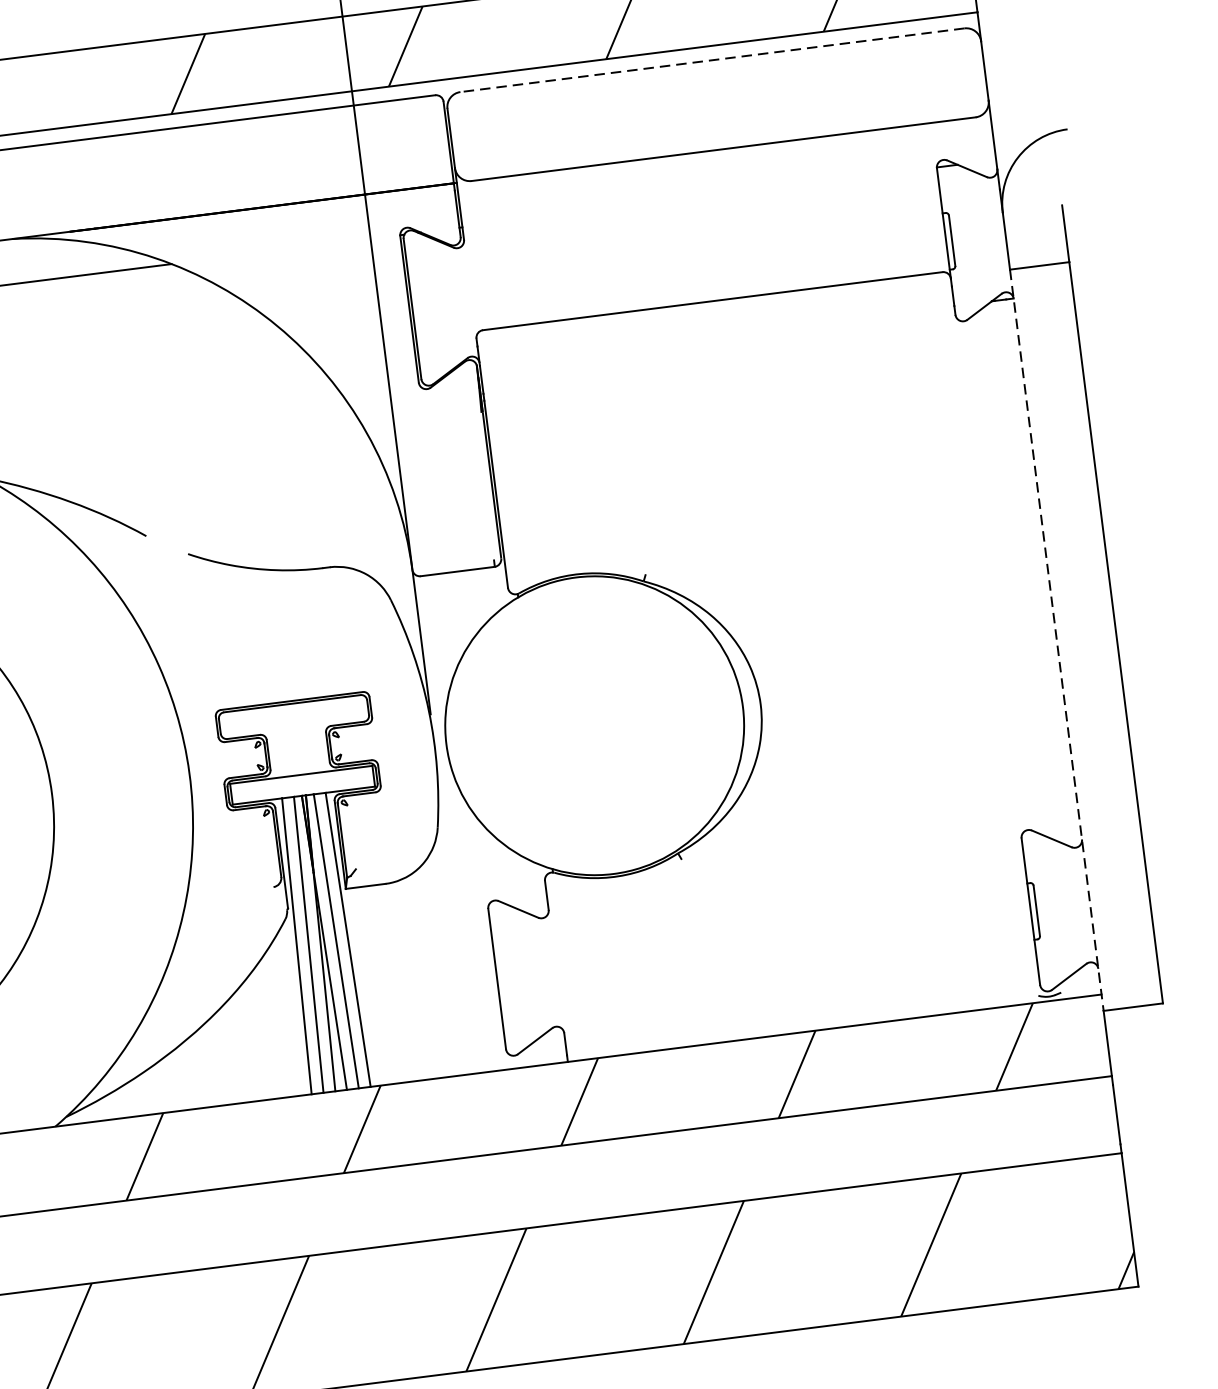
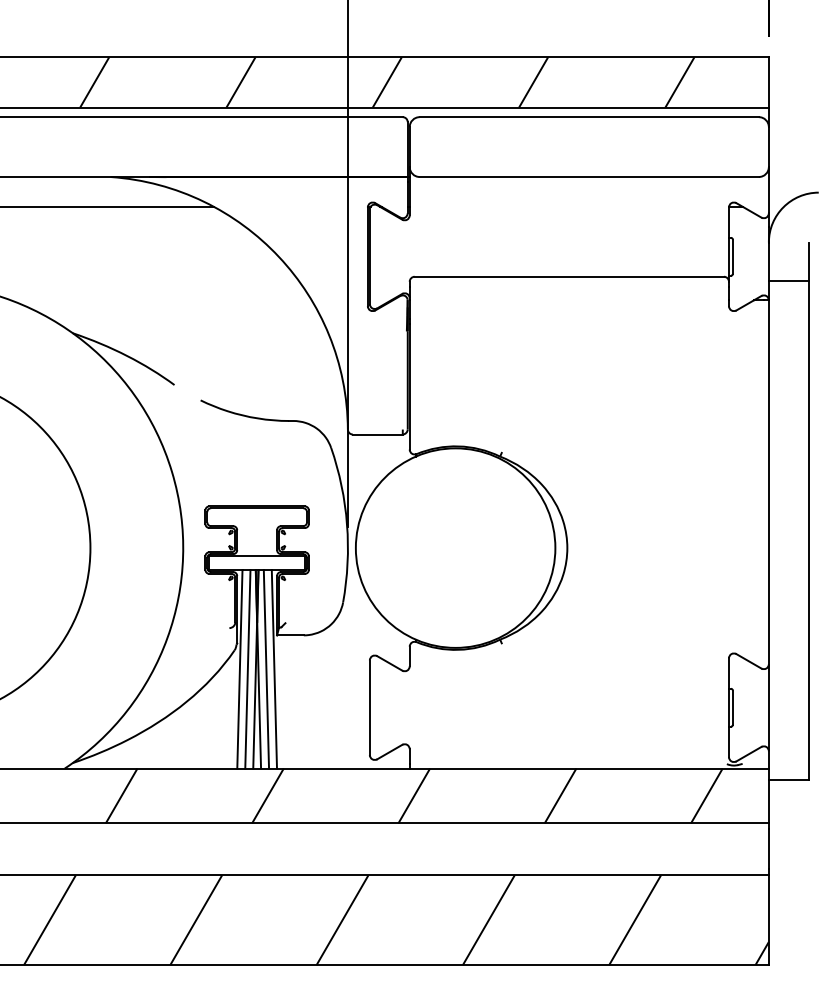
line: (712, 60) -> (589, 117), dashed -> solid
line: (1056, 640) -> (768, 530), dashed -> solid

